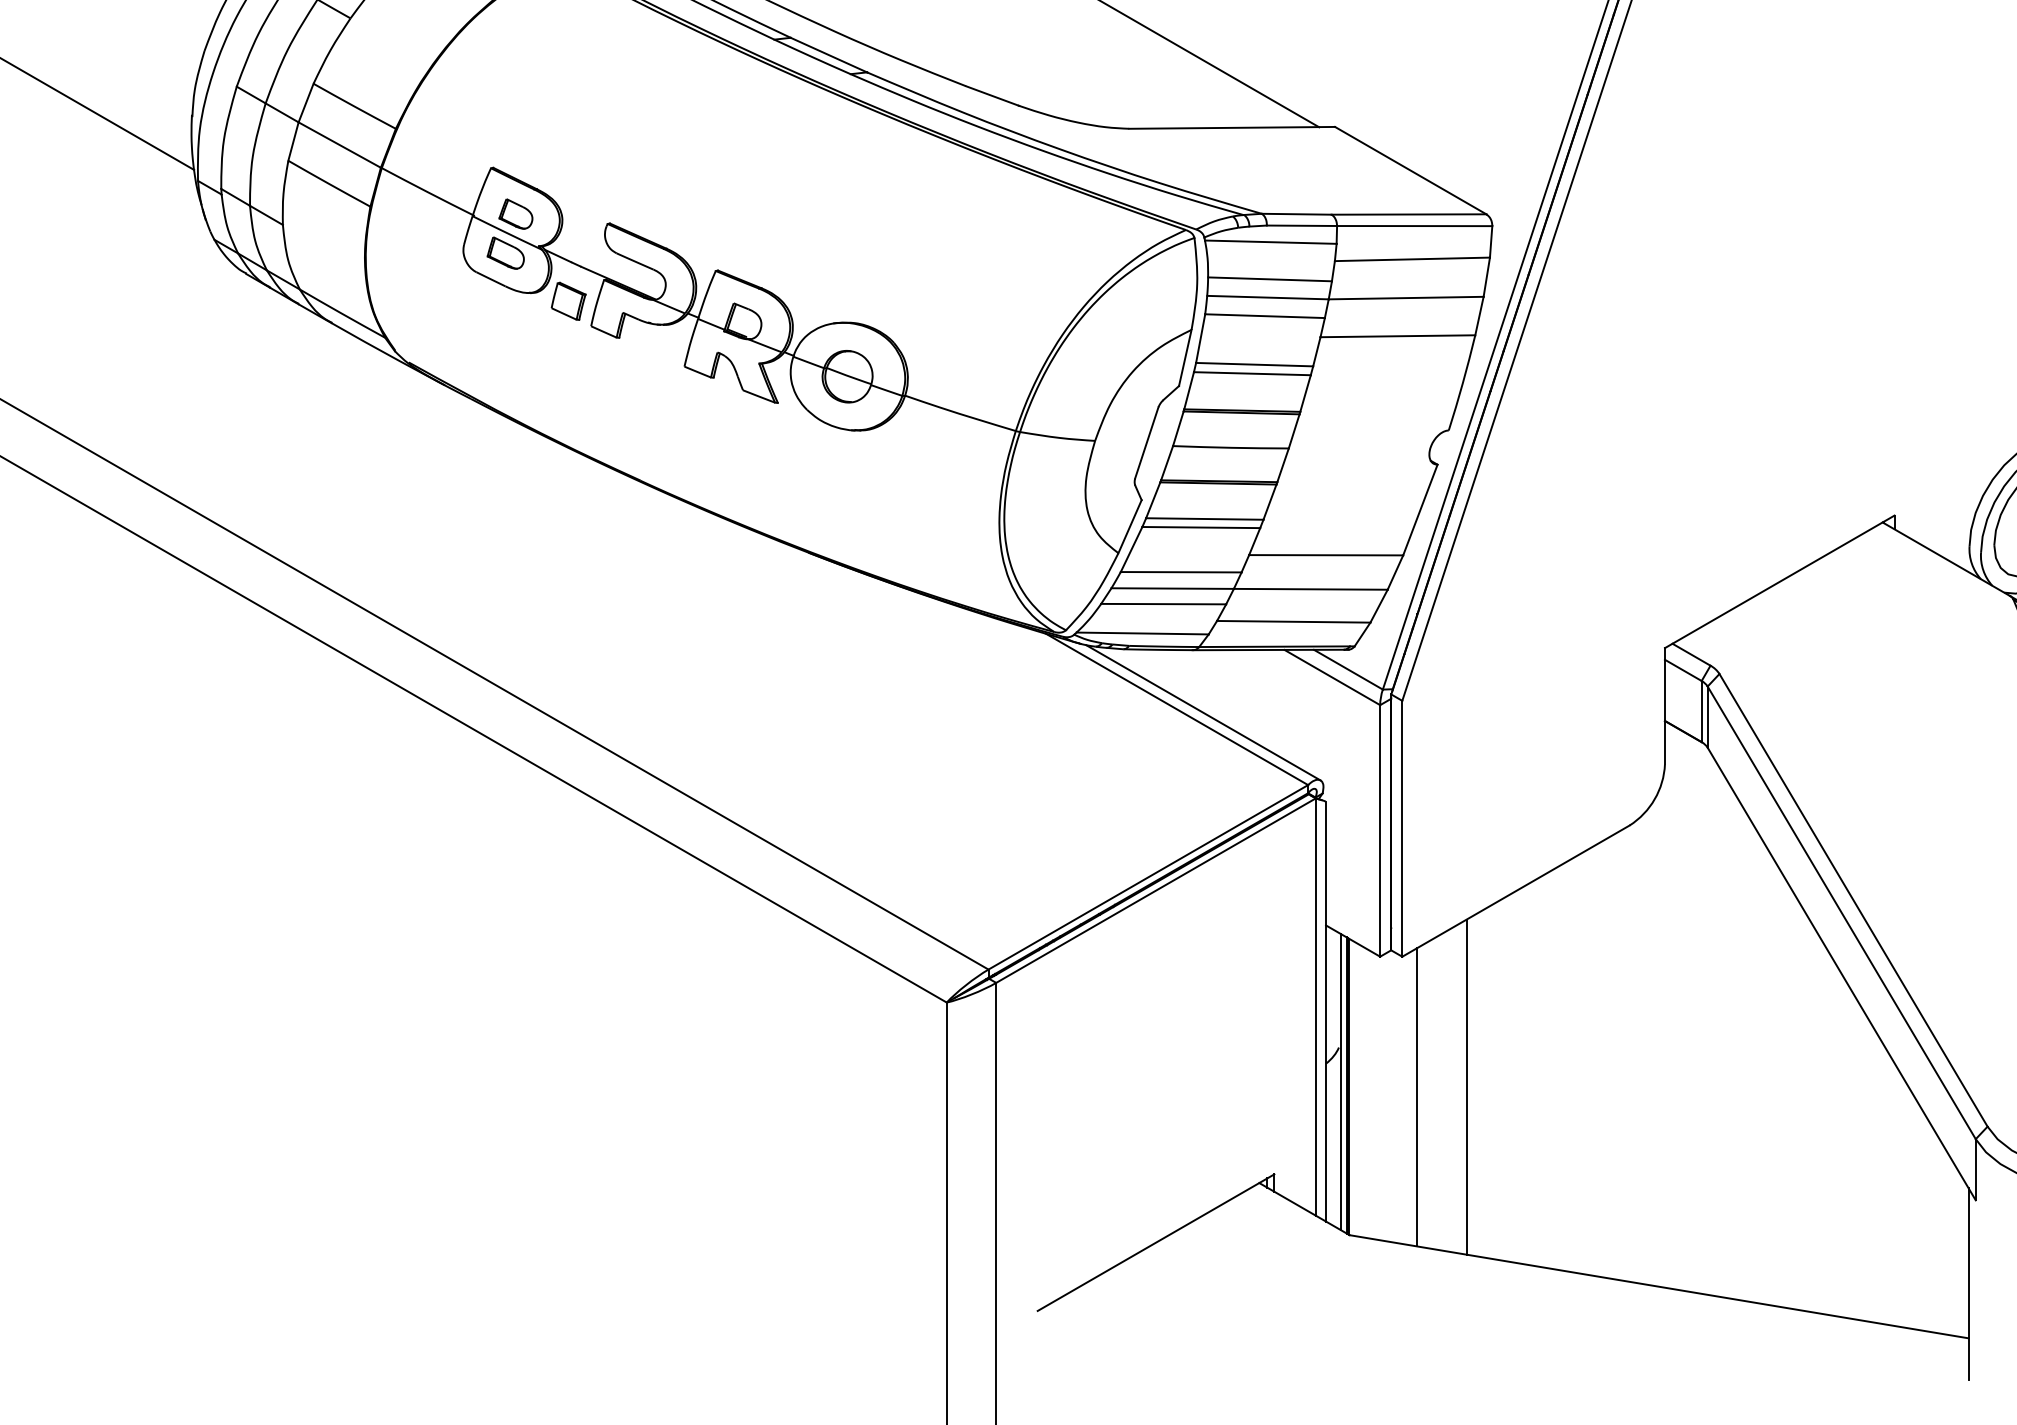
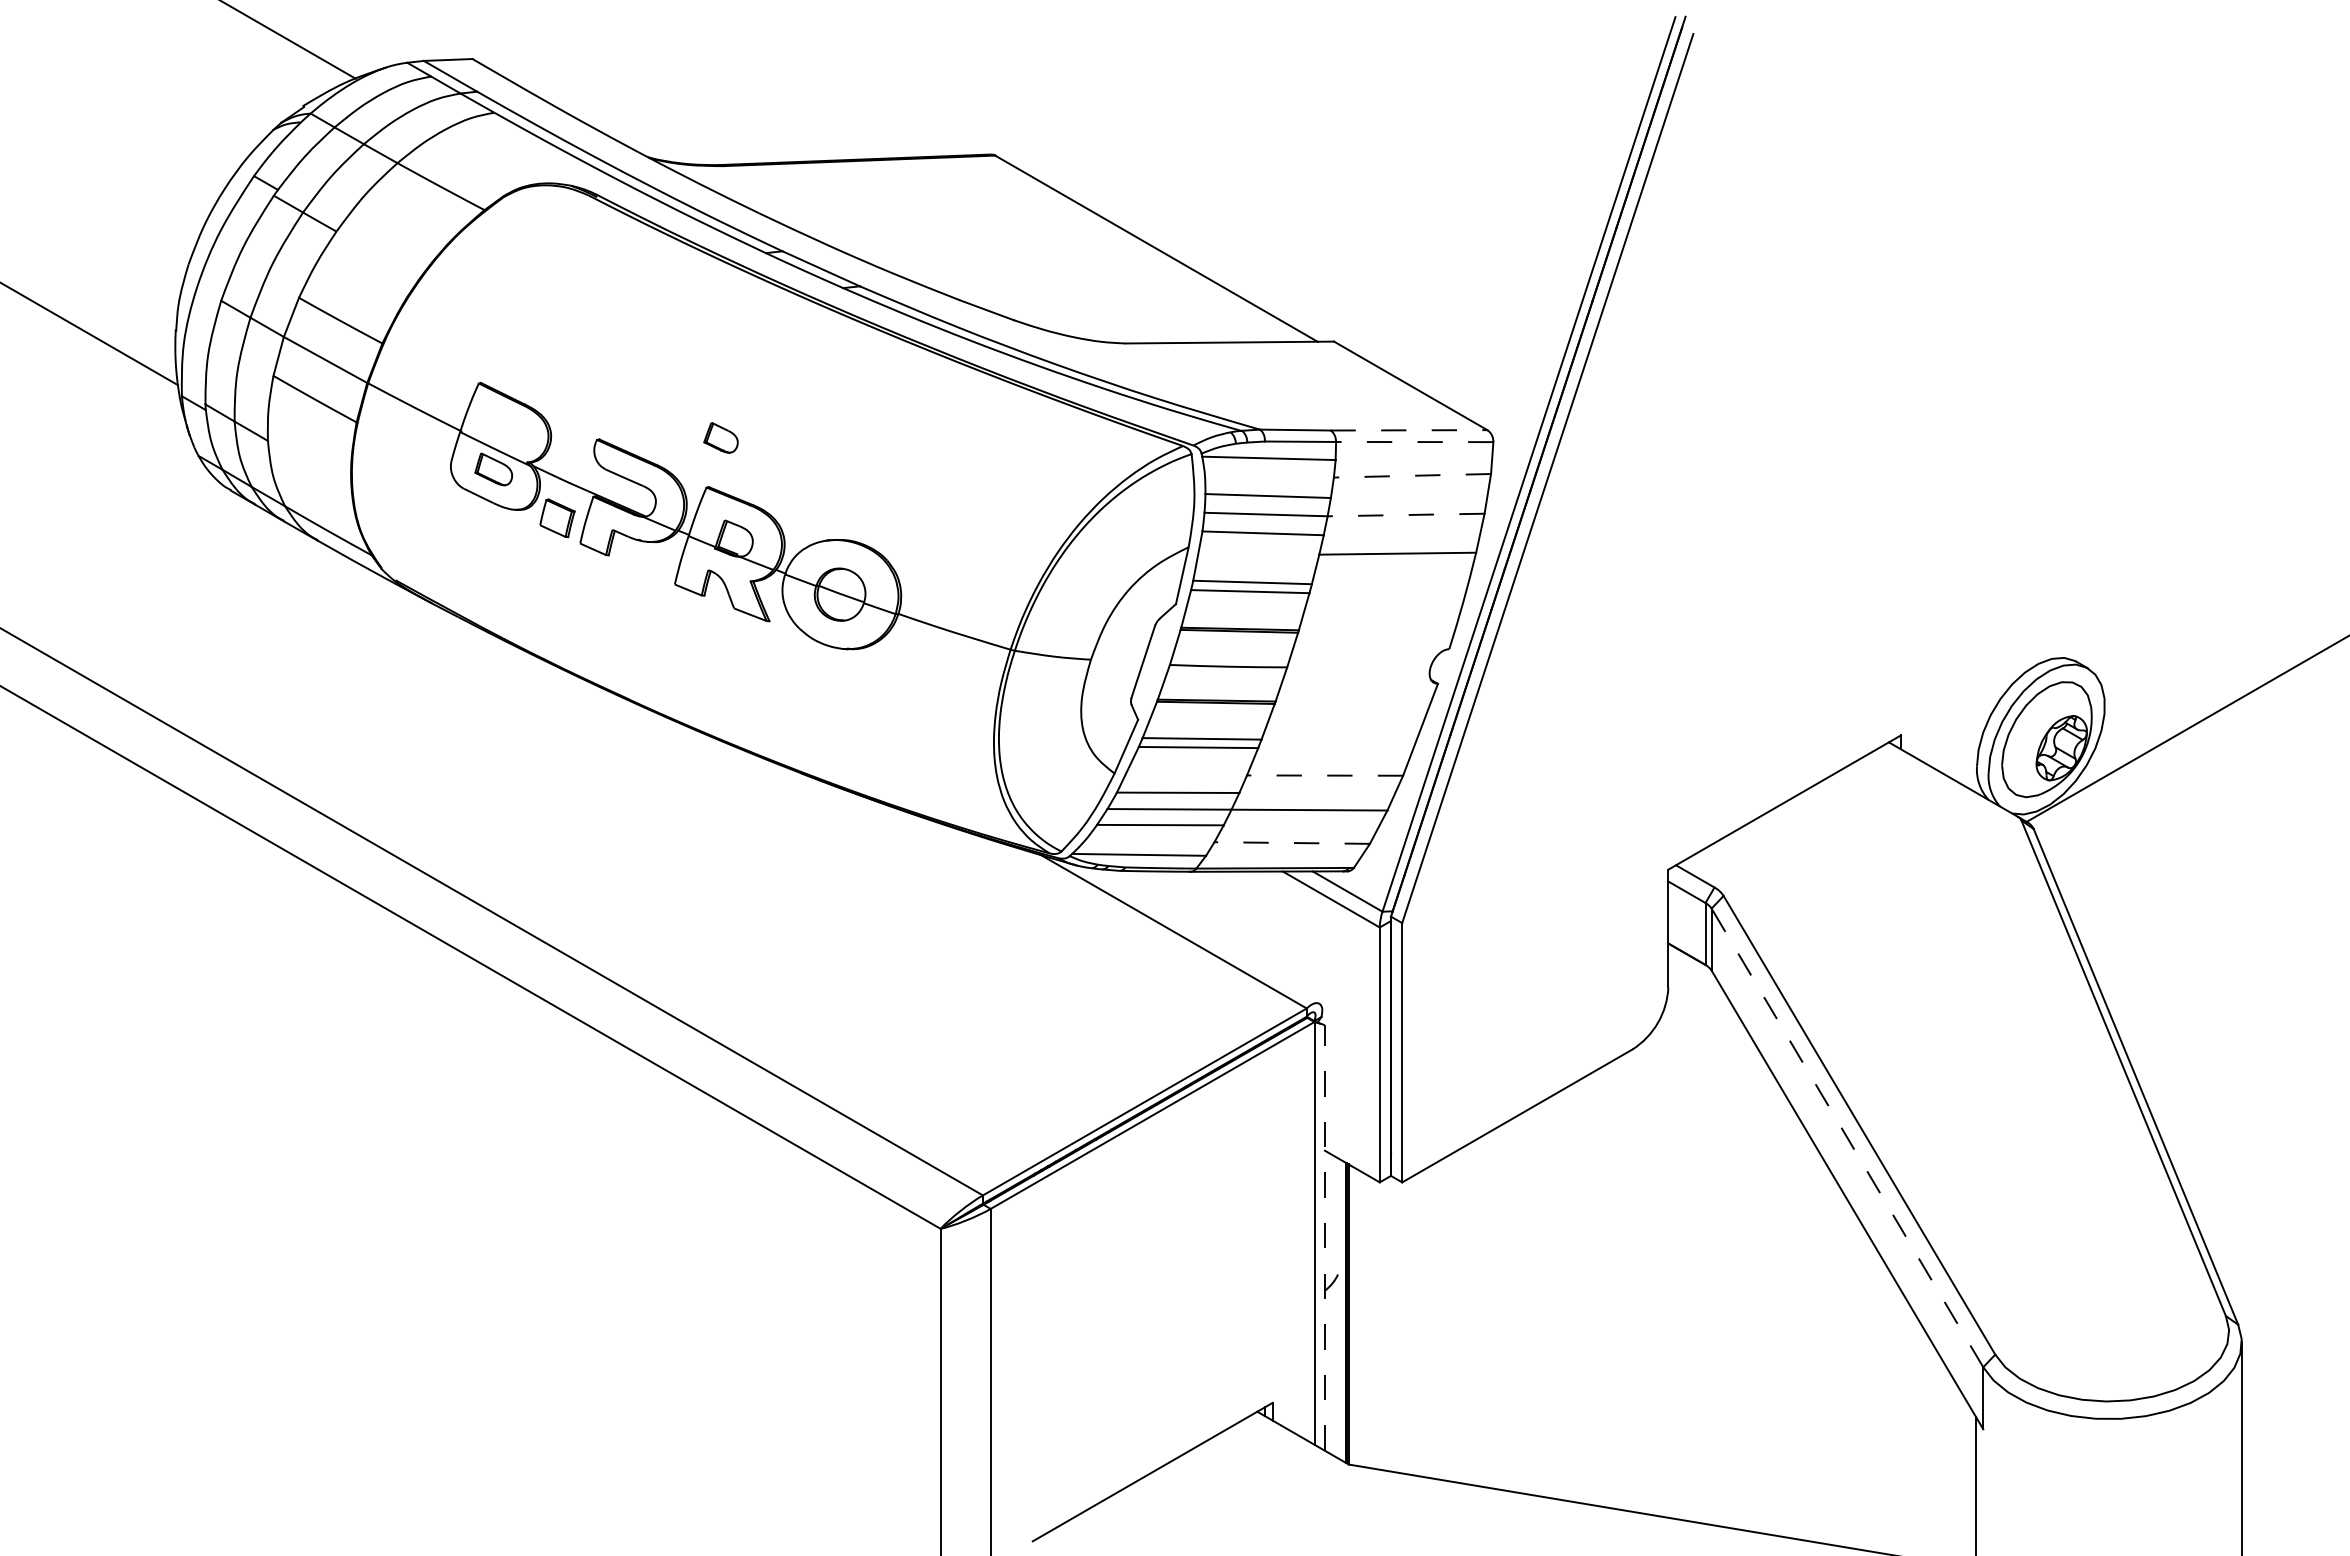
part: (515, 213) -> (720, 437), moved
line: (1409, 214) -> (1409, 430), solid -> dashed
line: (1414, 226) -> (1414, 442), solid -> dashed
line: (1412, 259) -> (1412, 475), solid -> dashed
line: (1405, 298) -> (1405, 515), solid -> dashed
line: (1325, 555) -> (1324, 775), solid -> dashed
line: (1294, 622) -> (1292, 843), solid -> dashed
line: (1203, 712) -> (1200, 934), removed
line: (1841, 912) -> (1847, 1137), solid -> dashed
line: (1325, 1012) -> (1324, 1238), solid -> dashed
line: (1341, 1082) -> (1340, 1309), removed
line: (1466, 1087) -> (1467, 1314), removed
line: (1417, 1096) -> (1417, 1324), removed

